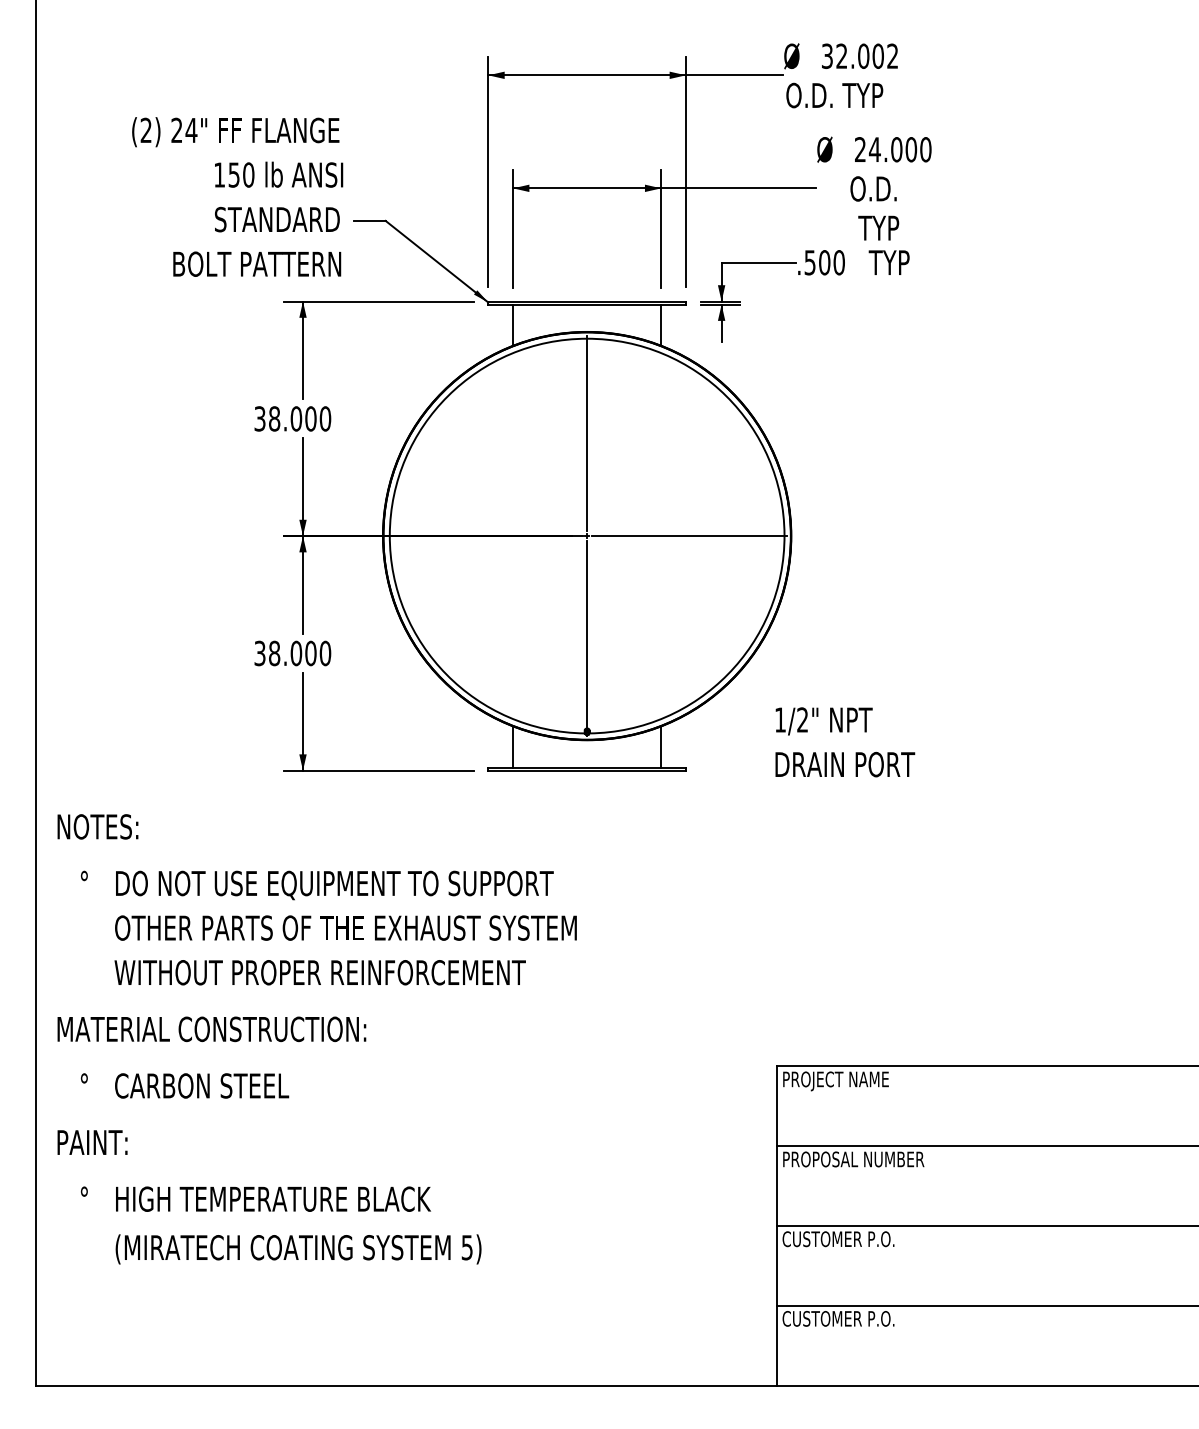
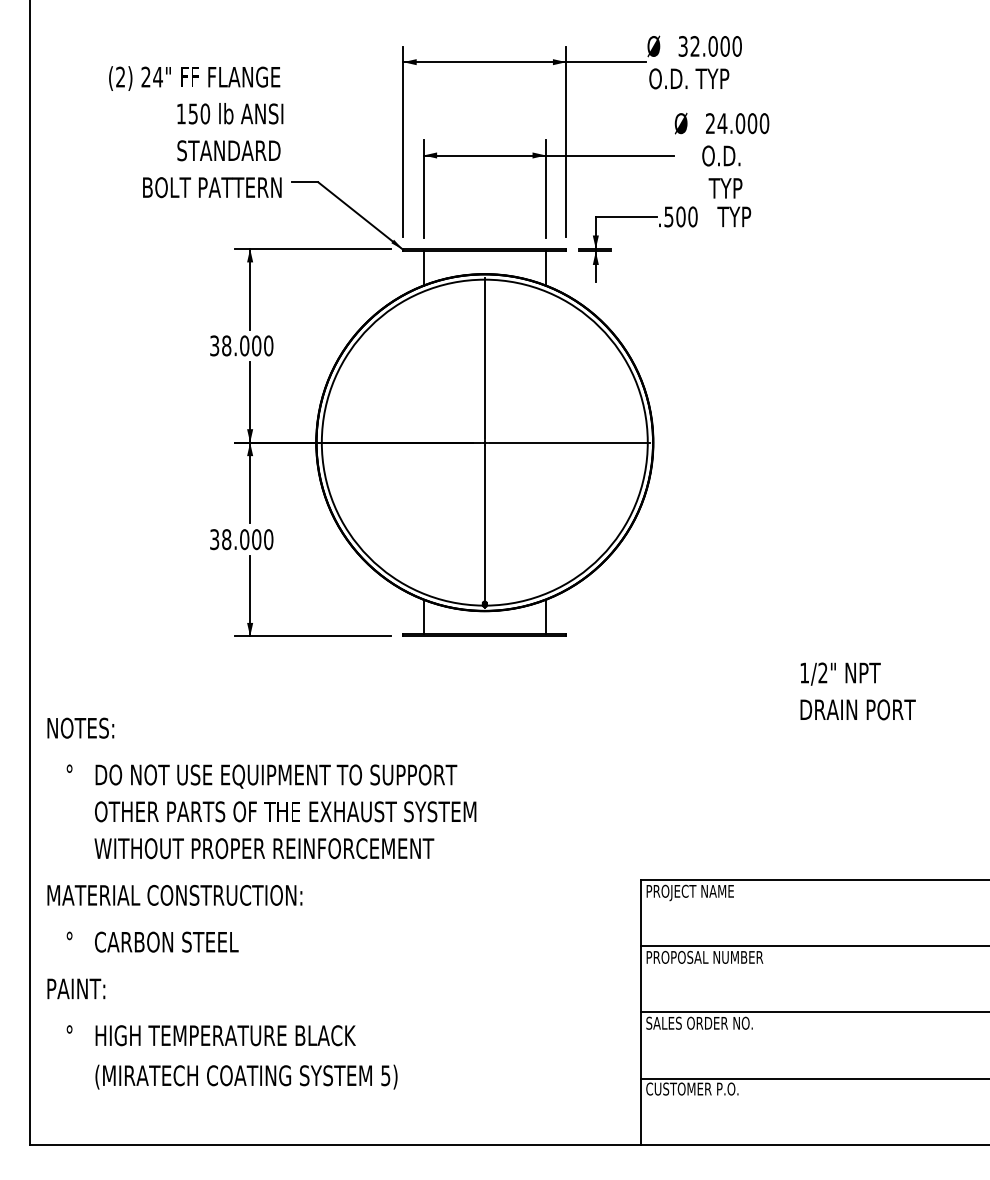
text: (892, 55) -> (736, 45), 32.002 -> 32.000
text: (237, 196) -> (196, 131), moved
text: (845, 742) -> (858, 691), moved
text: (316, 1039) -> (261, 903), moved
text: (846, 1239) -> (698, 1023), CUSTOMER P.O. -> SALES ORDER NO.

